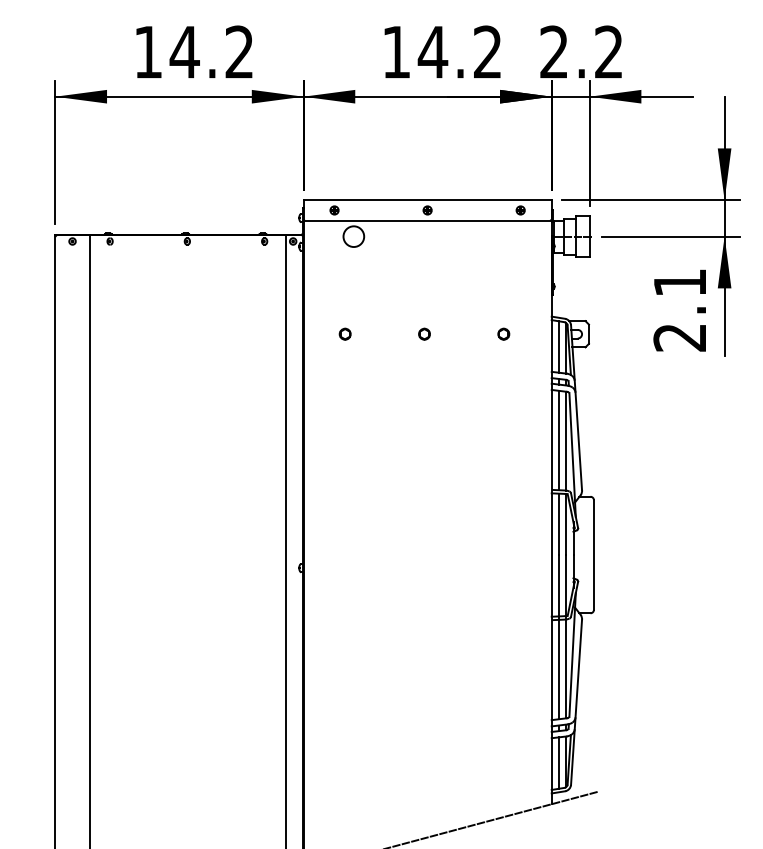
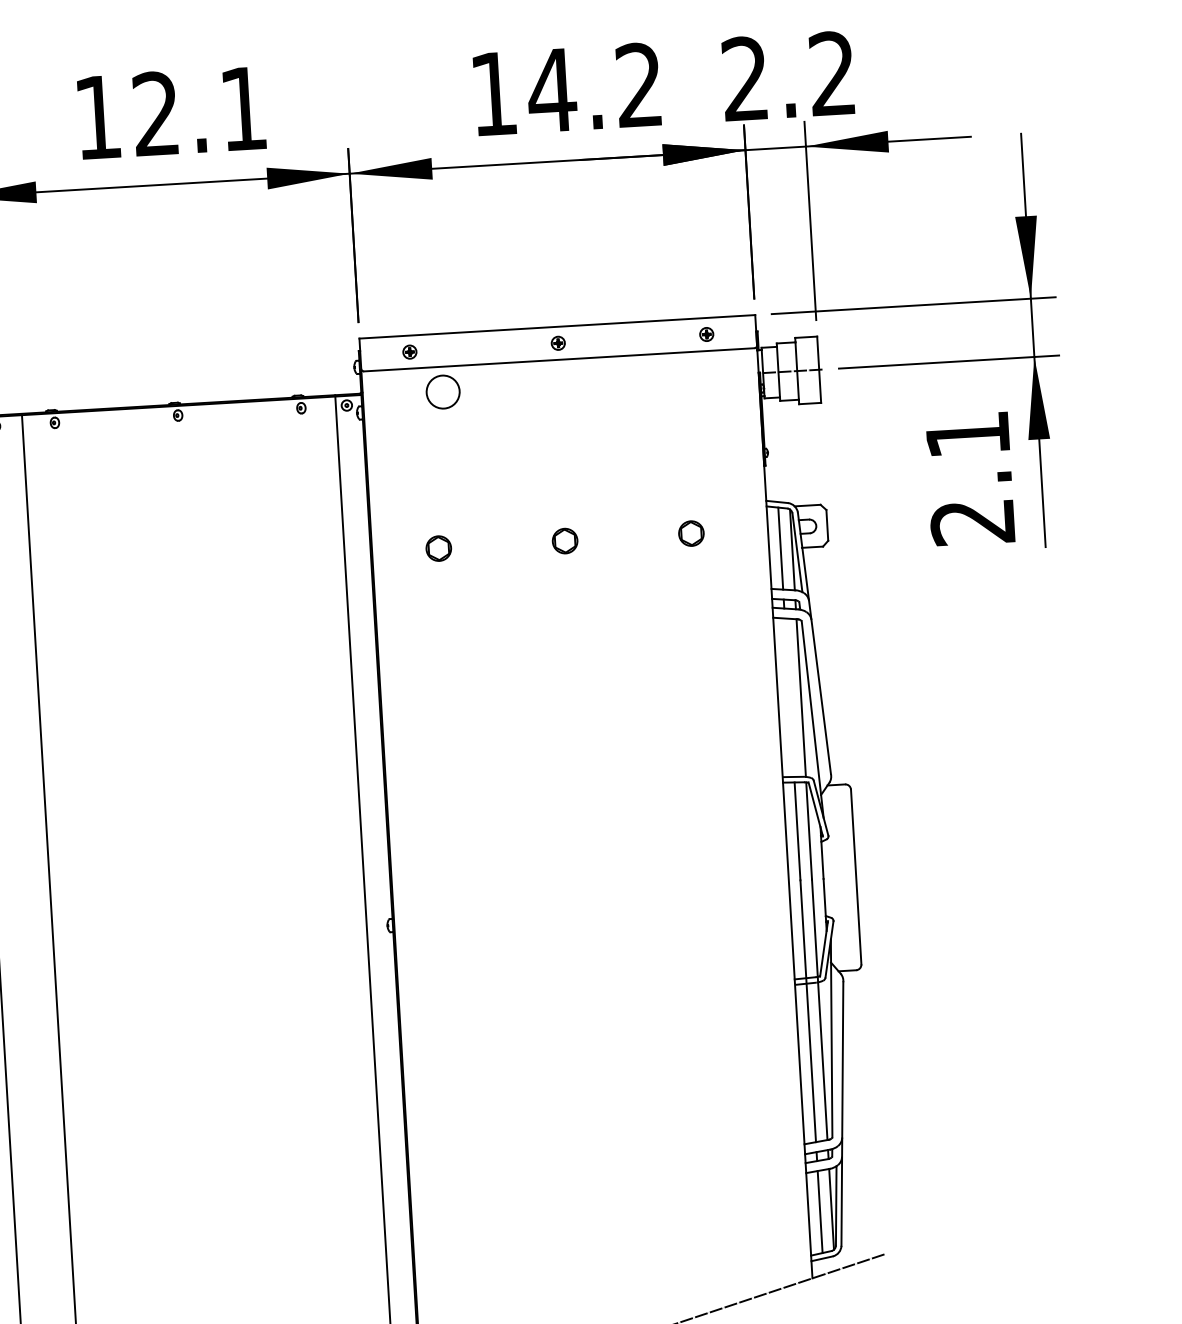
text: (210, 51) -> (197, 110), 14.2 -> 12.1
part: (344, 333) -> (437, 547), size x1.4
circle: (424, 333) -> (565, 539), size x1.4
part: (503, 333) -> (690, 532), size x1.4
line: (558, 440) -> (788, 697), removed

